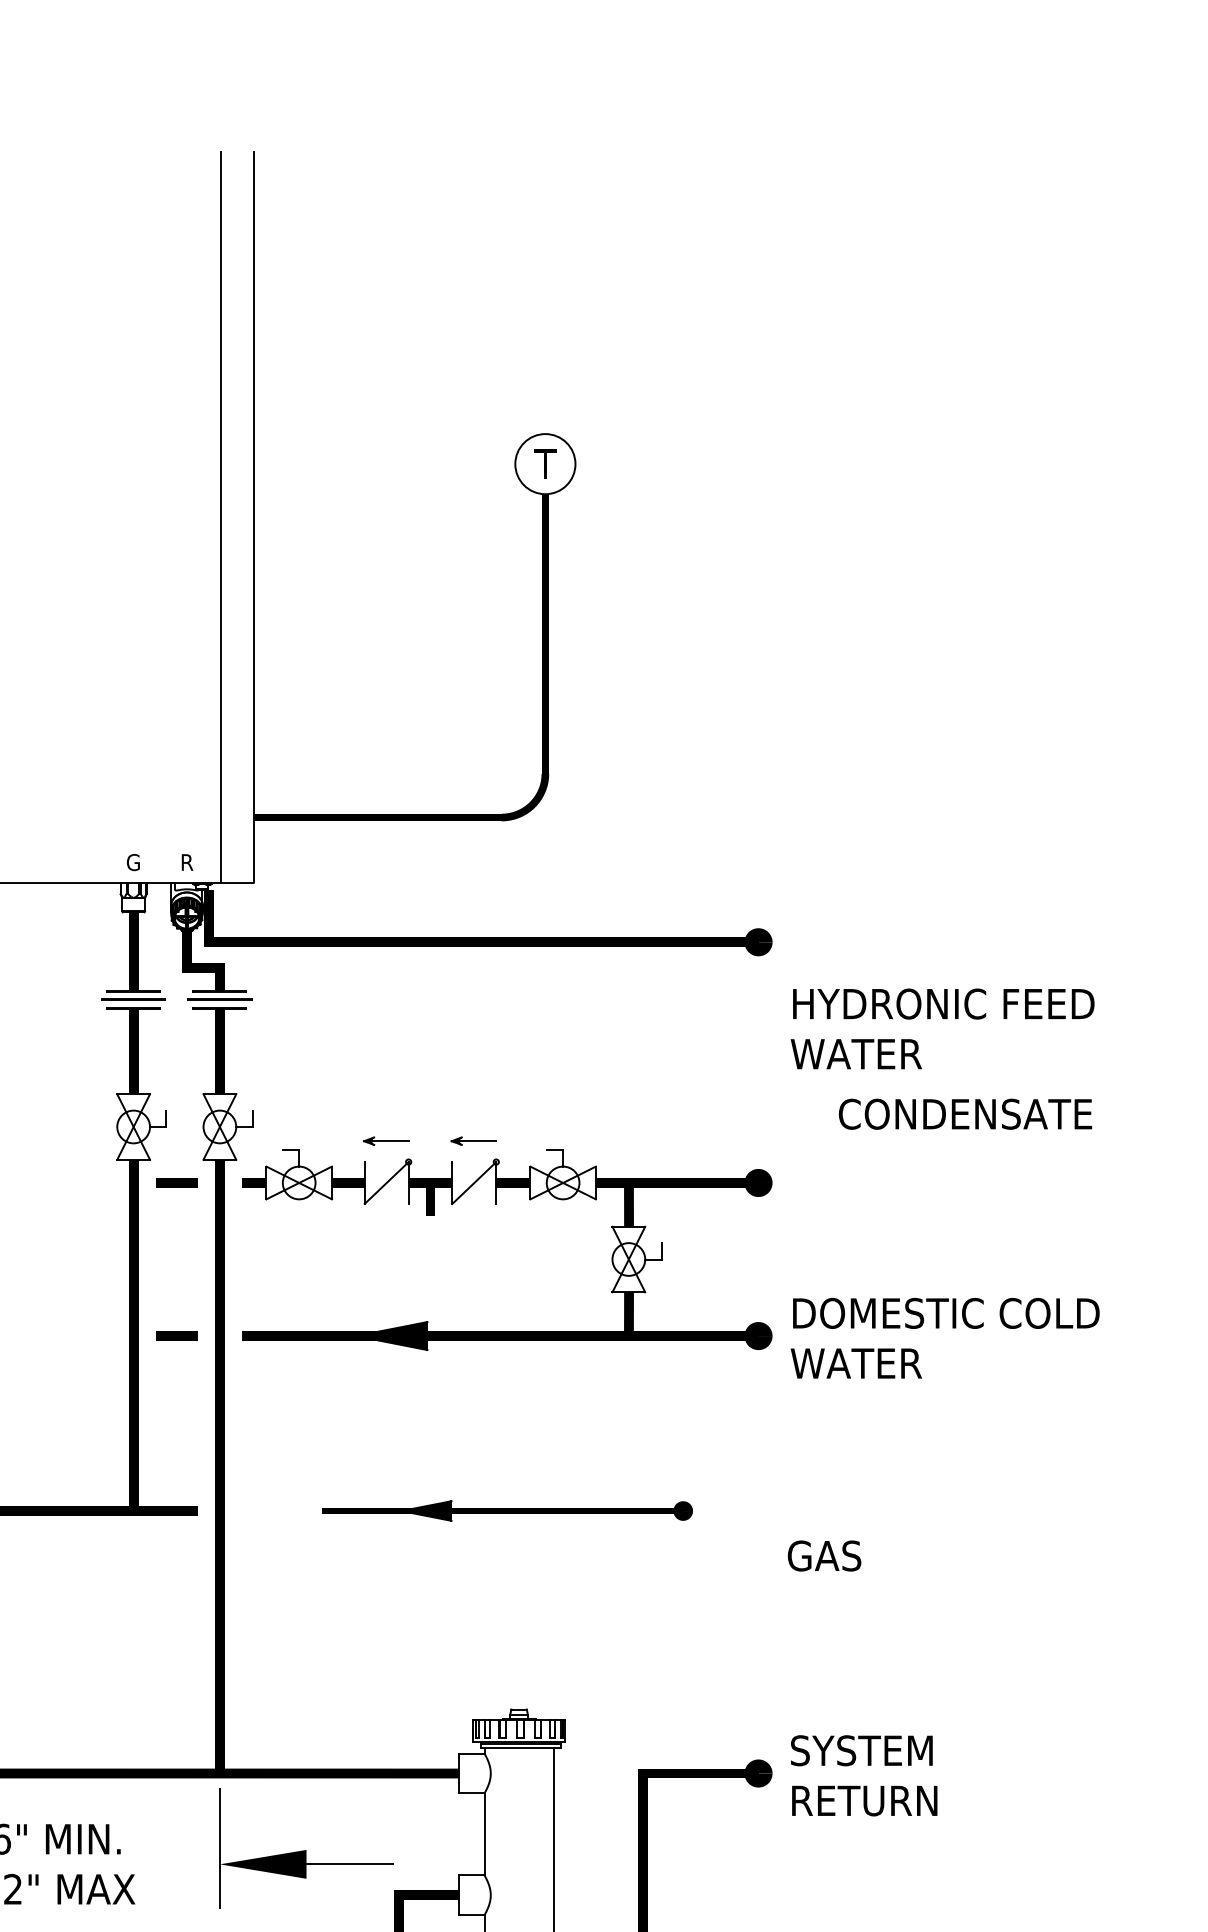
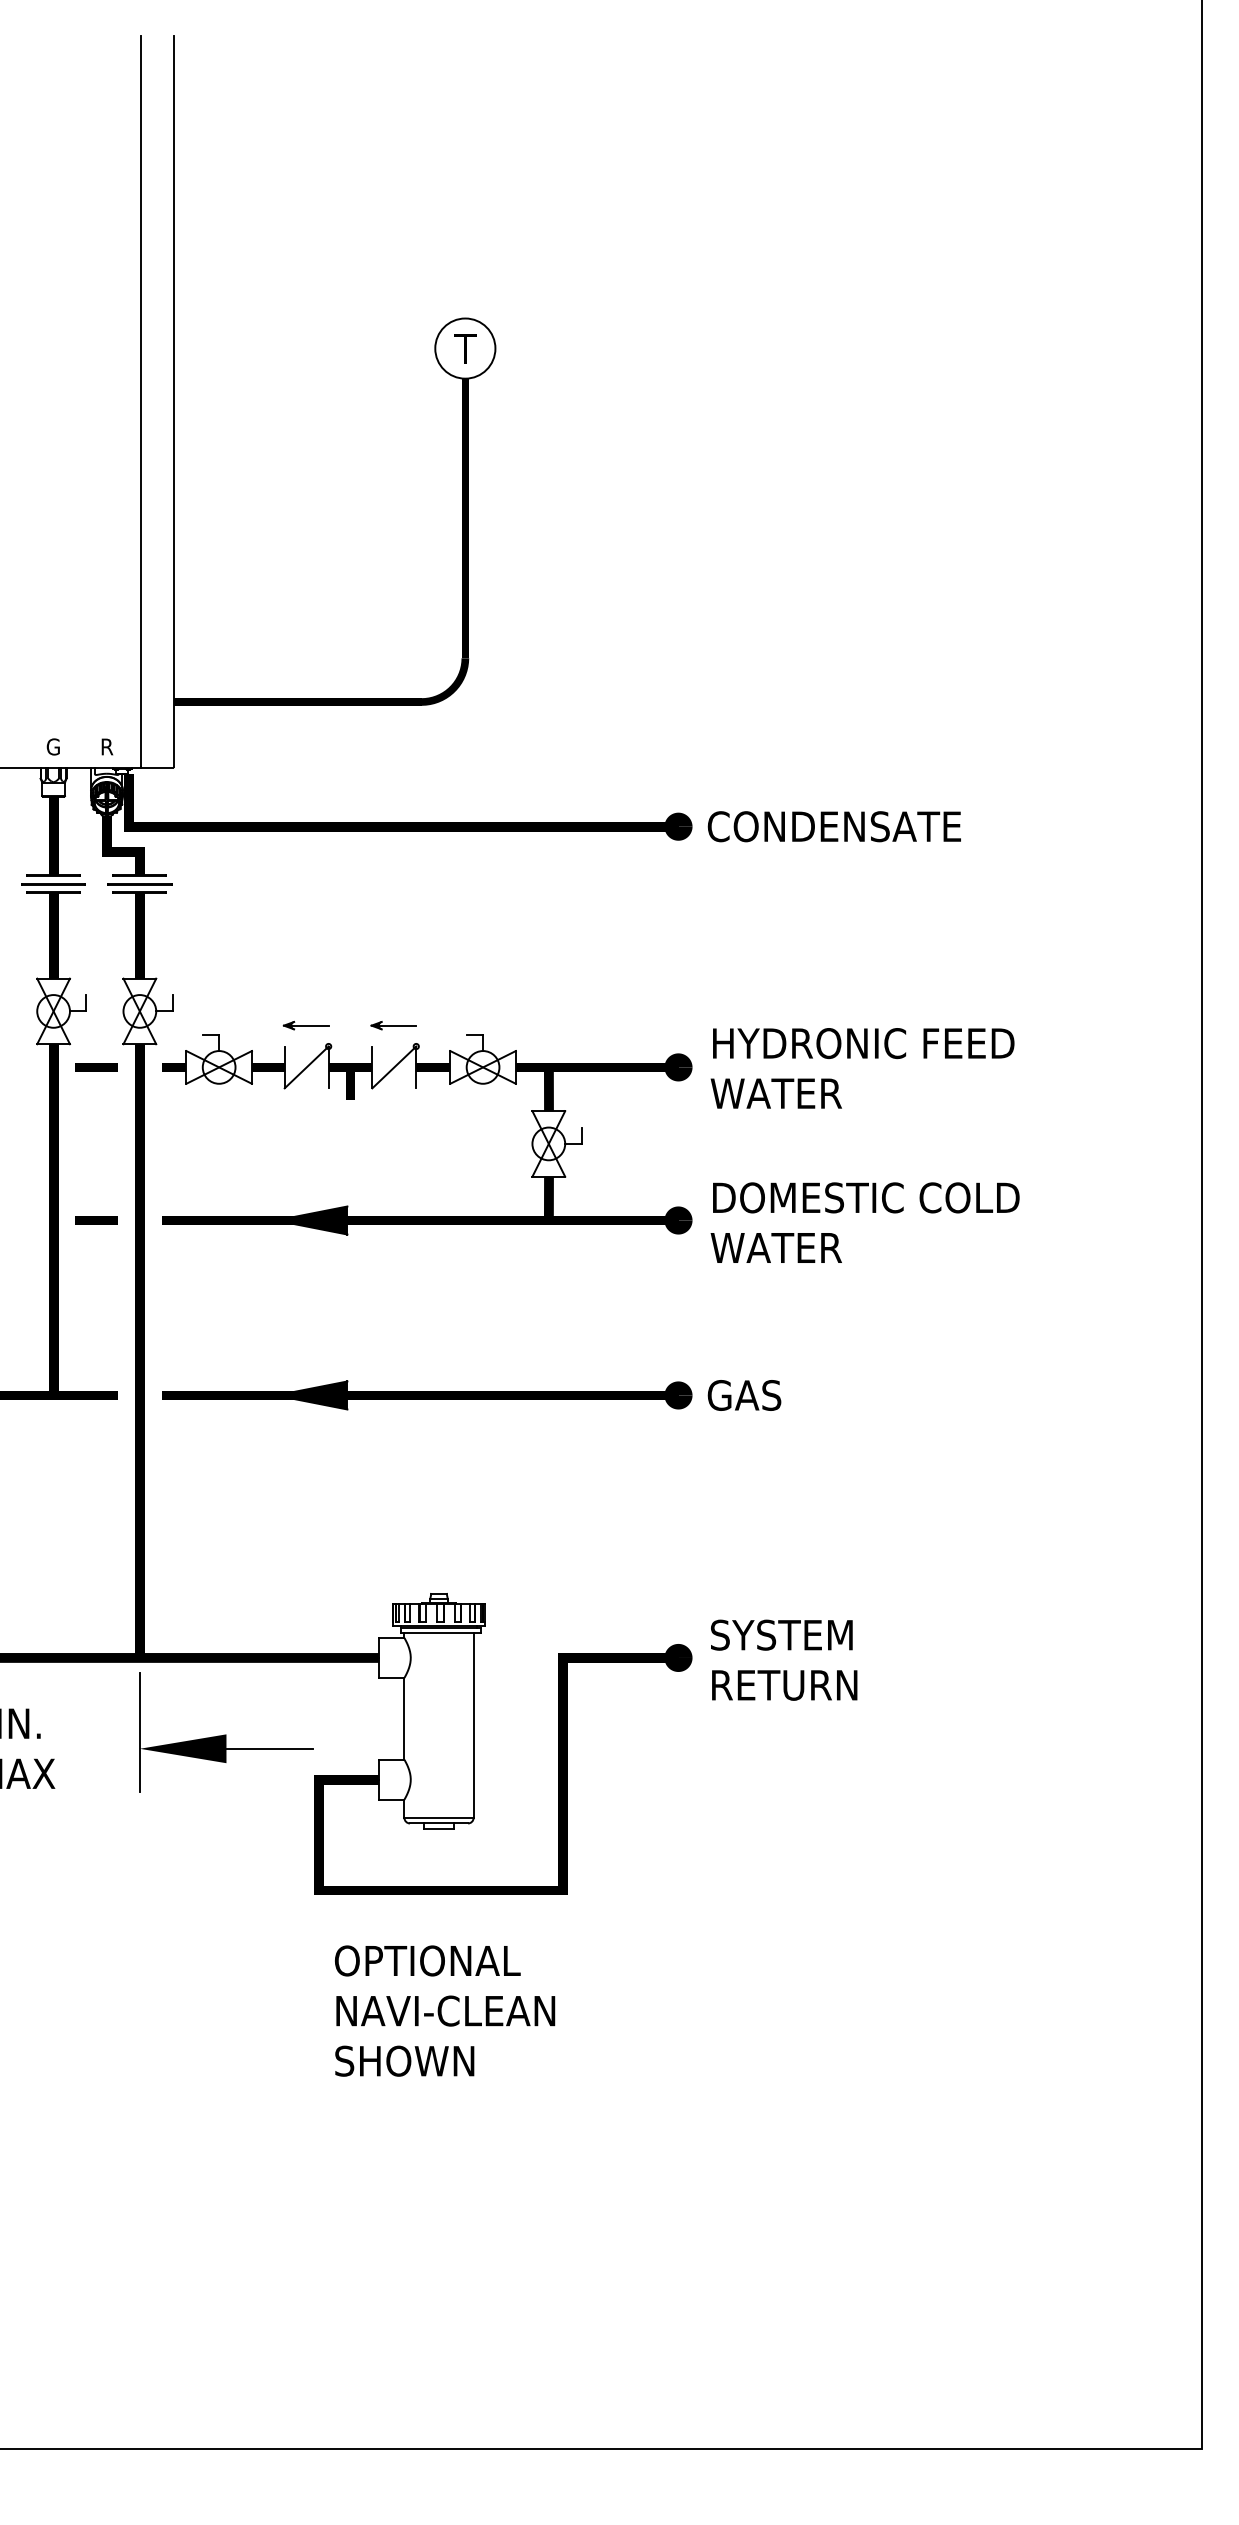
text: (942, 1029) -> (862, 1068), moved
text: (964, 1114) -> (833, 826), moved
part: (507, 1511) -> (427, 1395), size x1.43
text: (824, 1556) -> (744, 1395), moved

